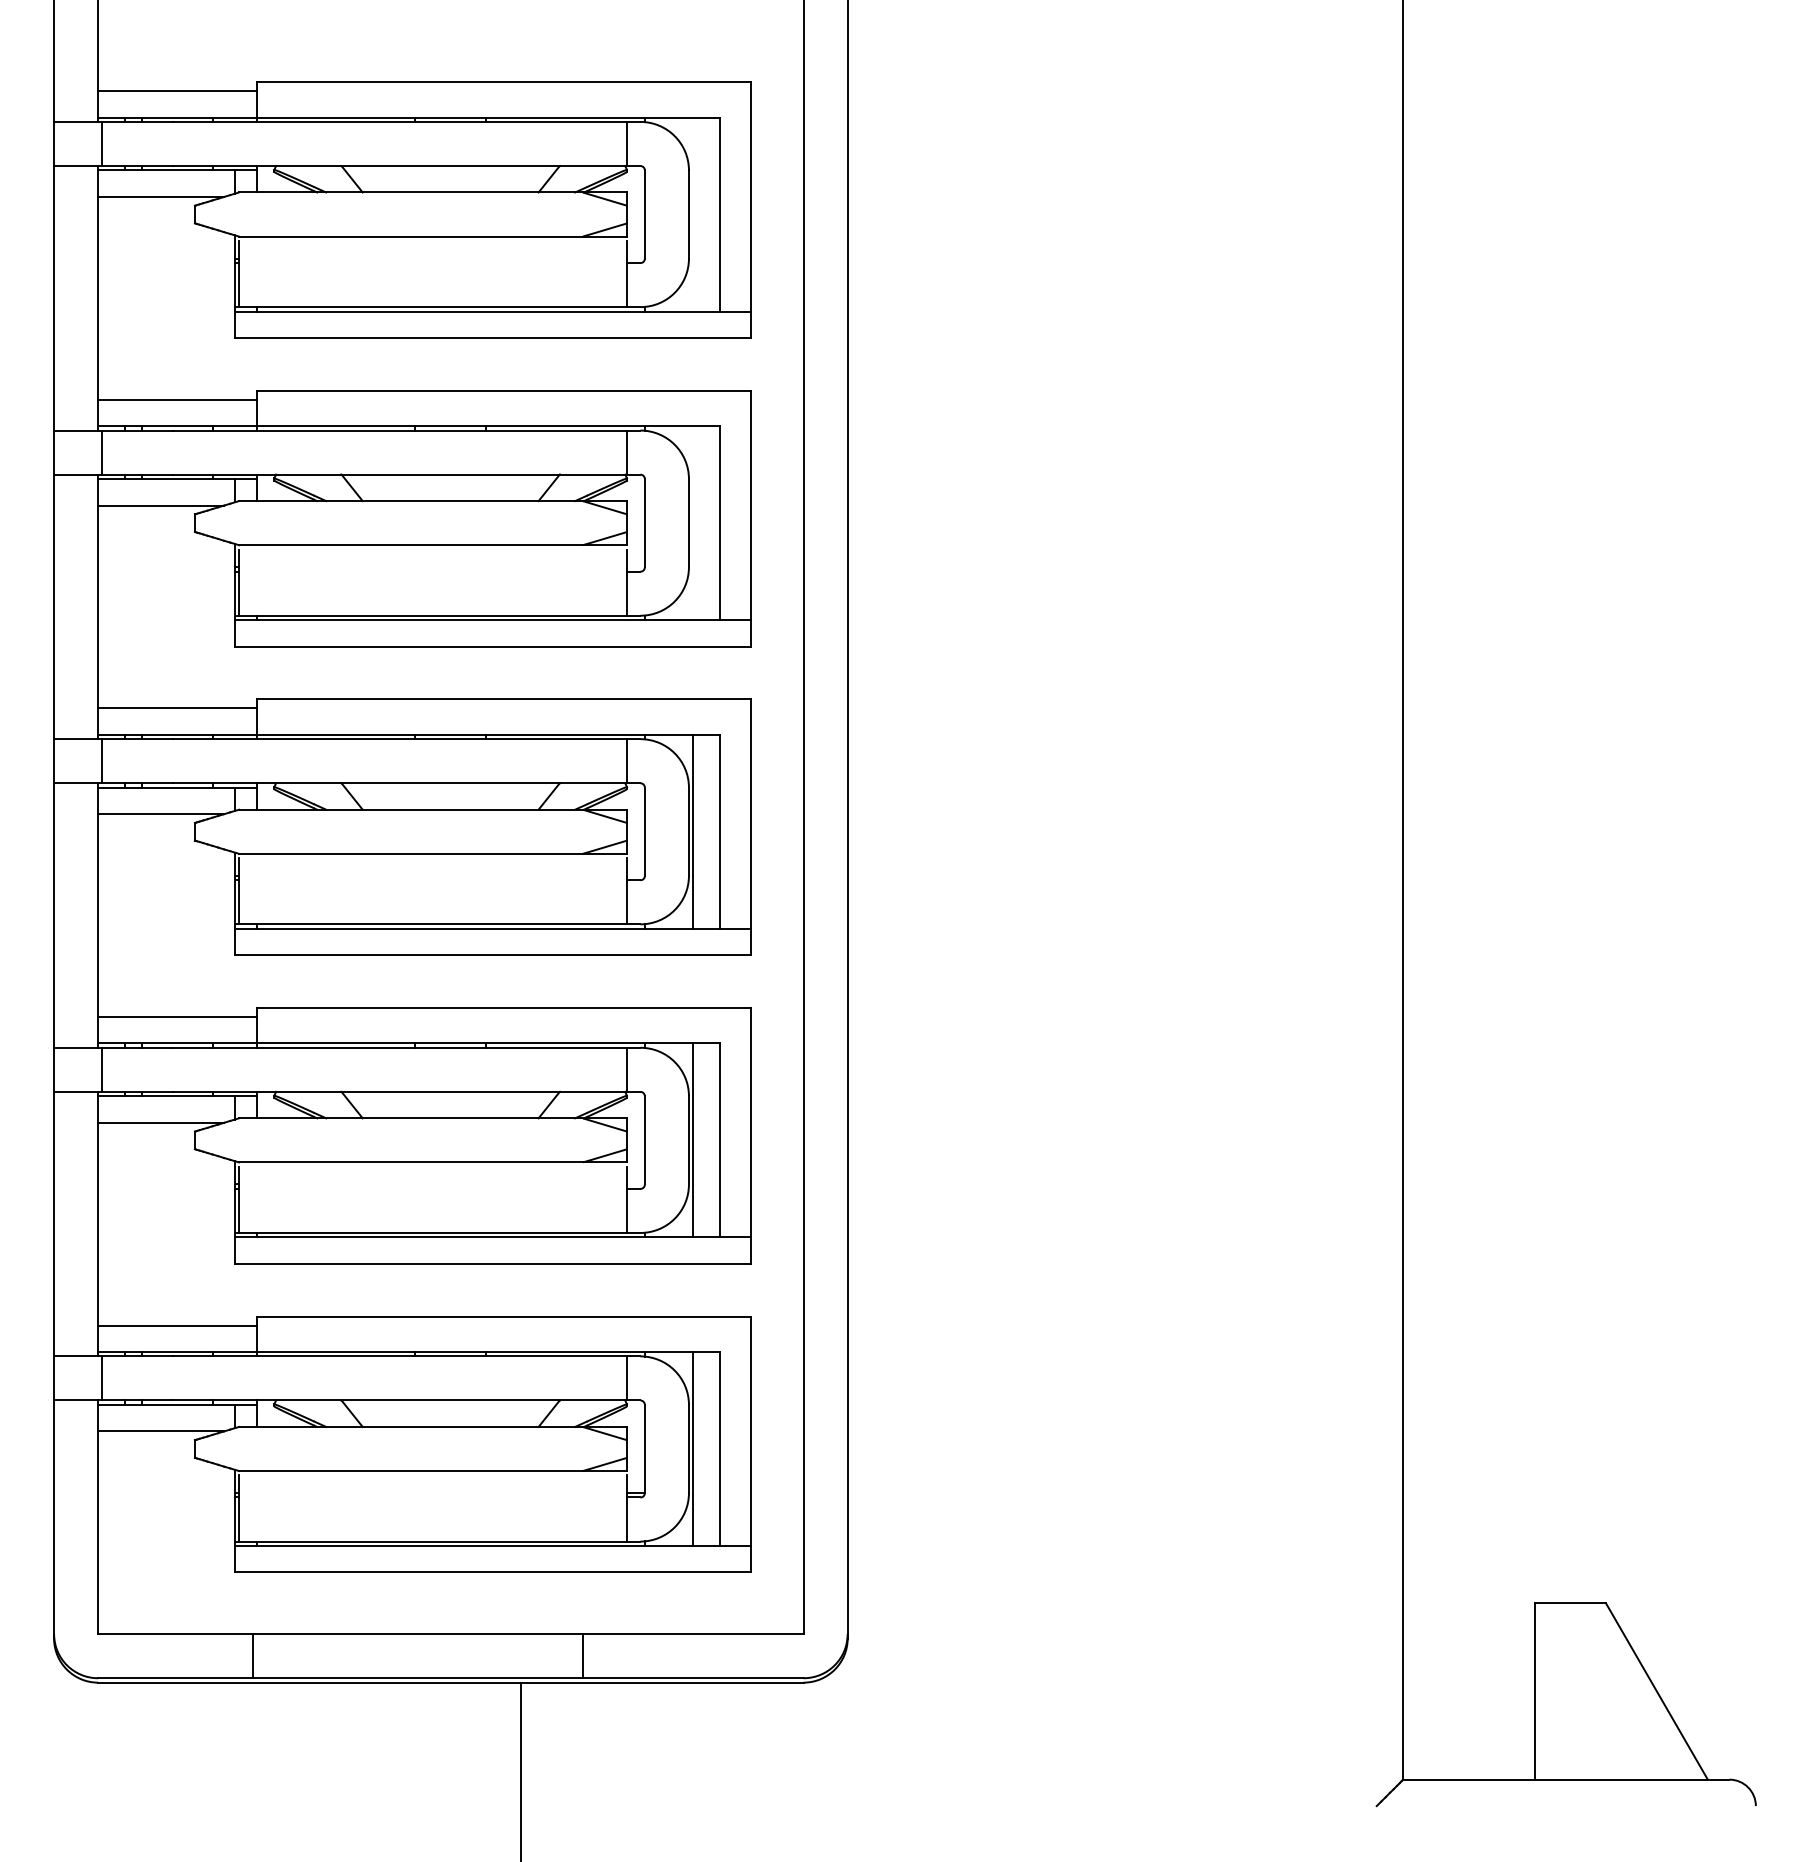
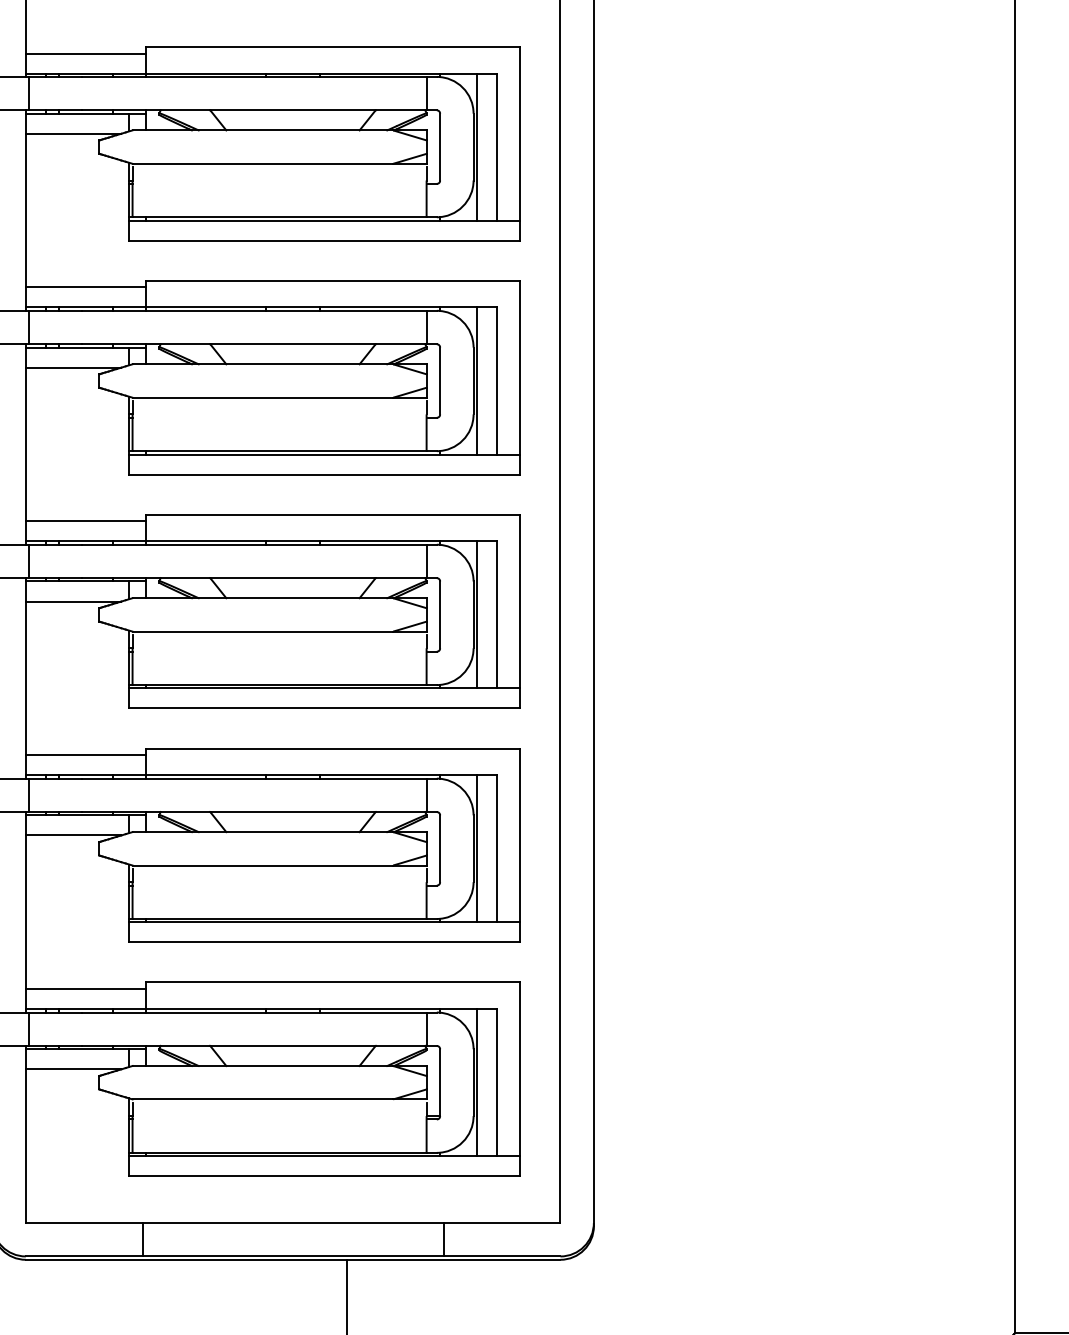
line: (693, 214) -> (477, 147), added
line: (693, 523) -> (477, 381), added
line: (583, 1656) -> (443, 1239), moved

